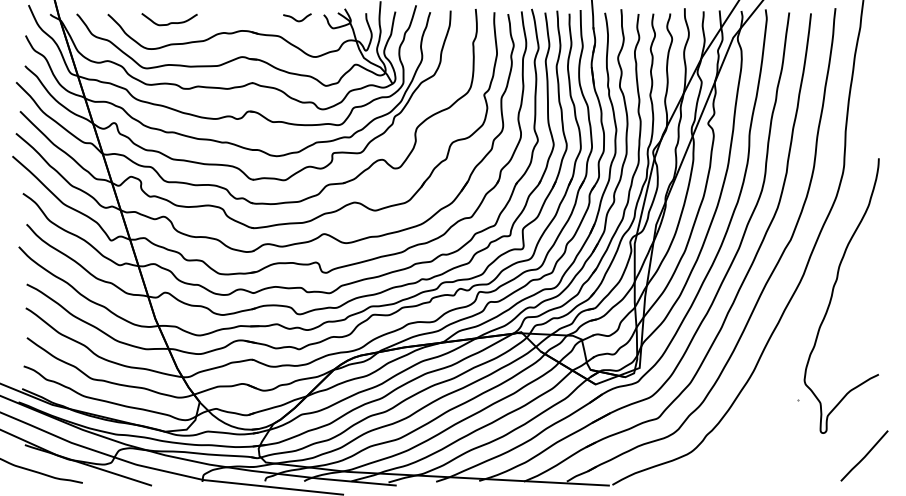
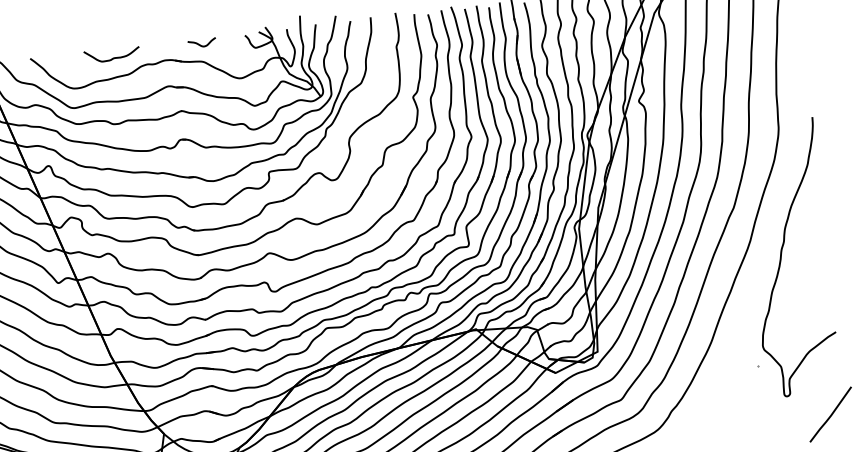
curve: (295, 18) -> (200, 44), moved
curve: (169, 22) -> (112, 57), moved

